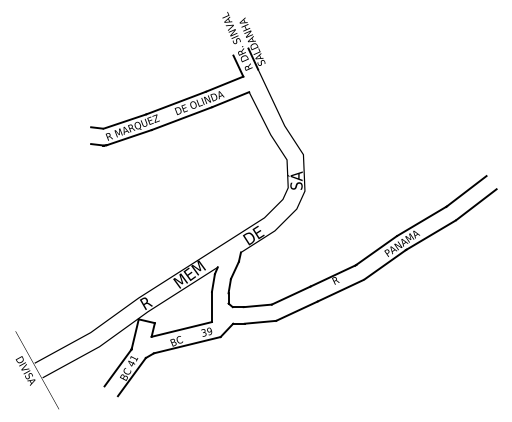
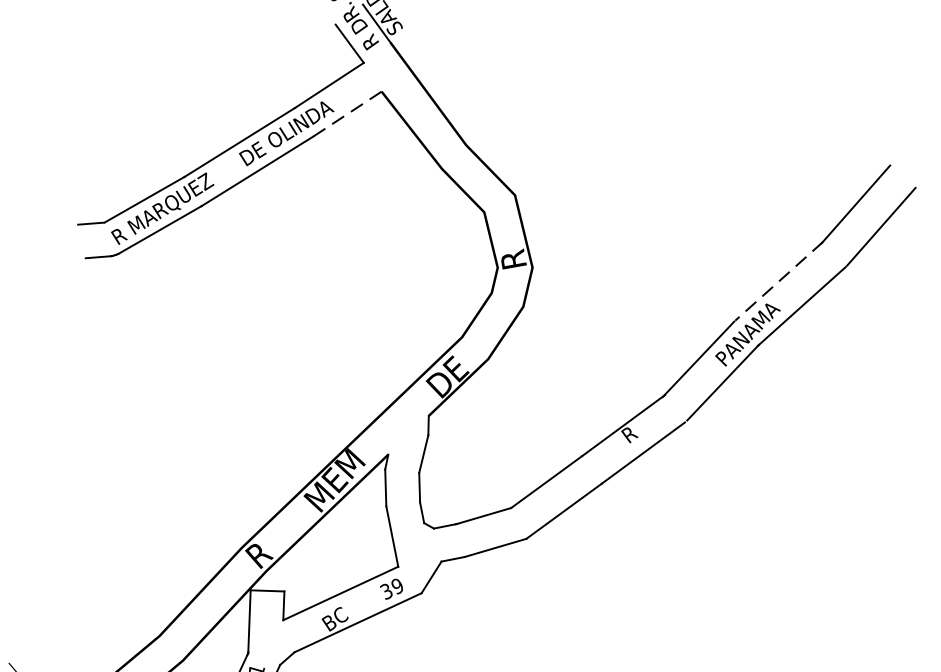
line: (231, 99) -> (349, 113), solid -> dashed
text: (295, 180) -> (509, 250), SÁ -> R
line: (422, 221) -> (779, 281), solid -> dashed

